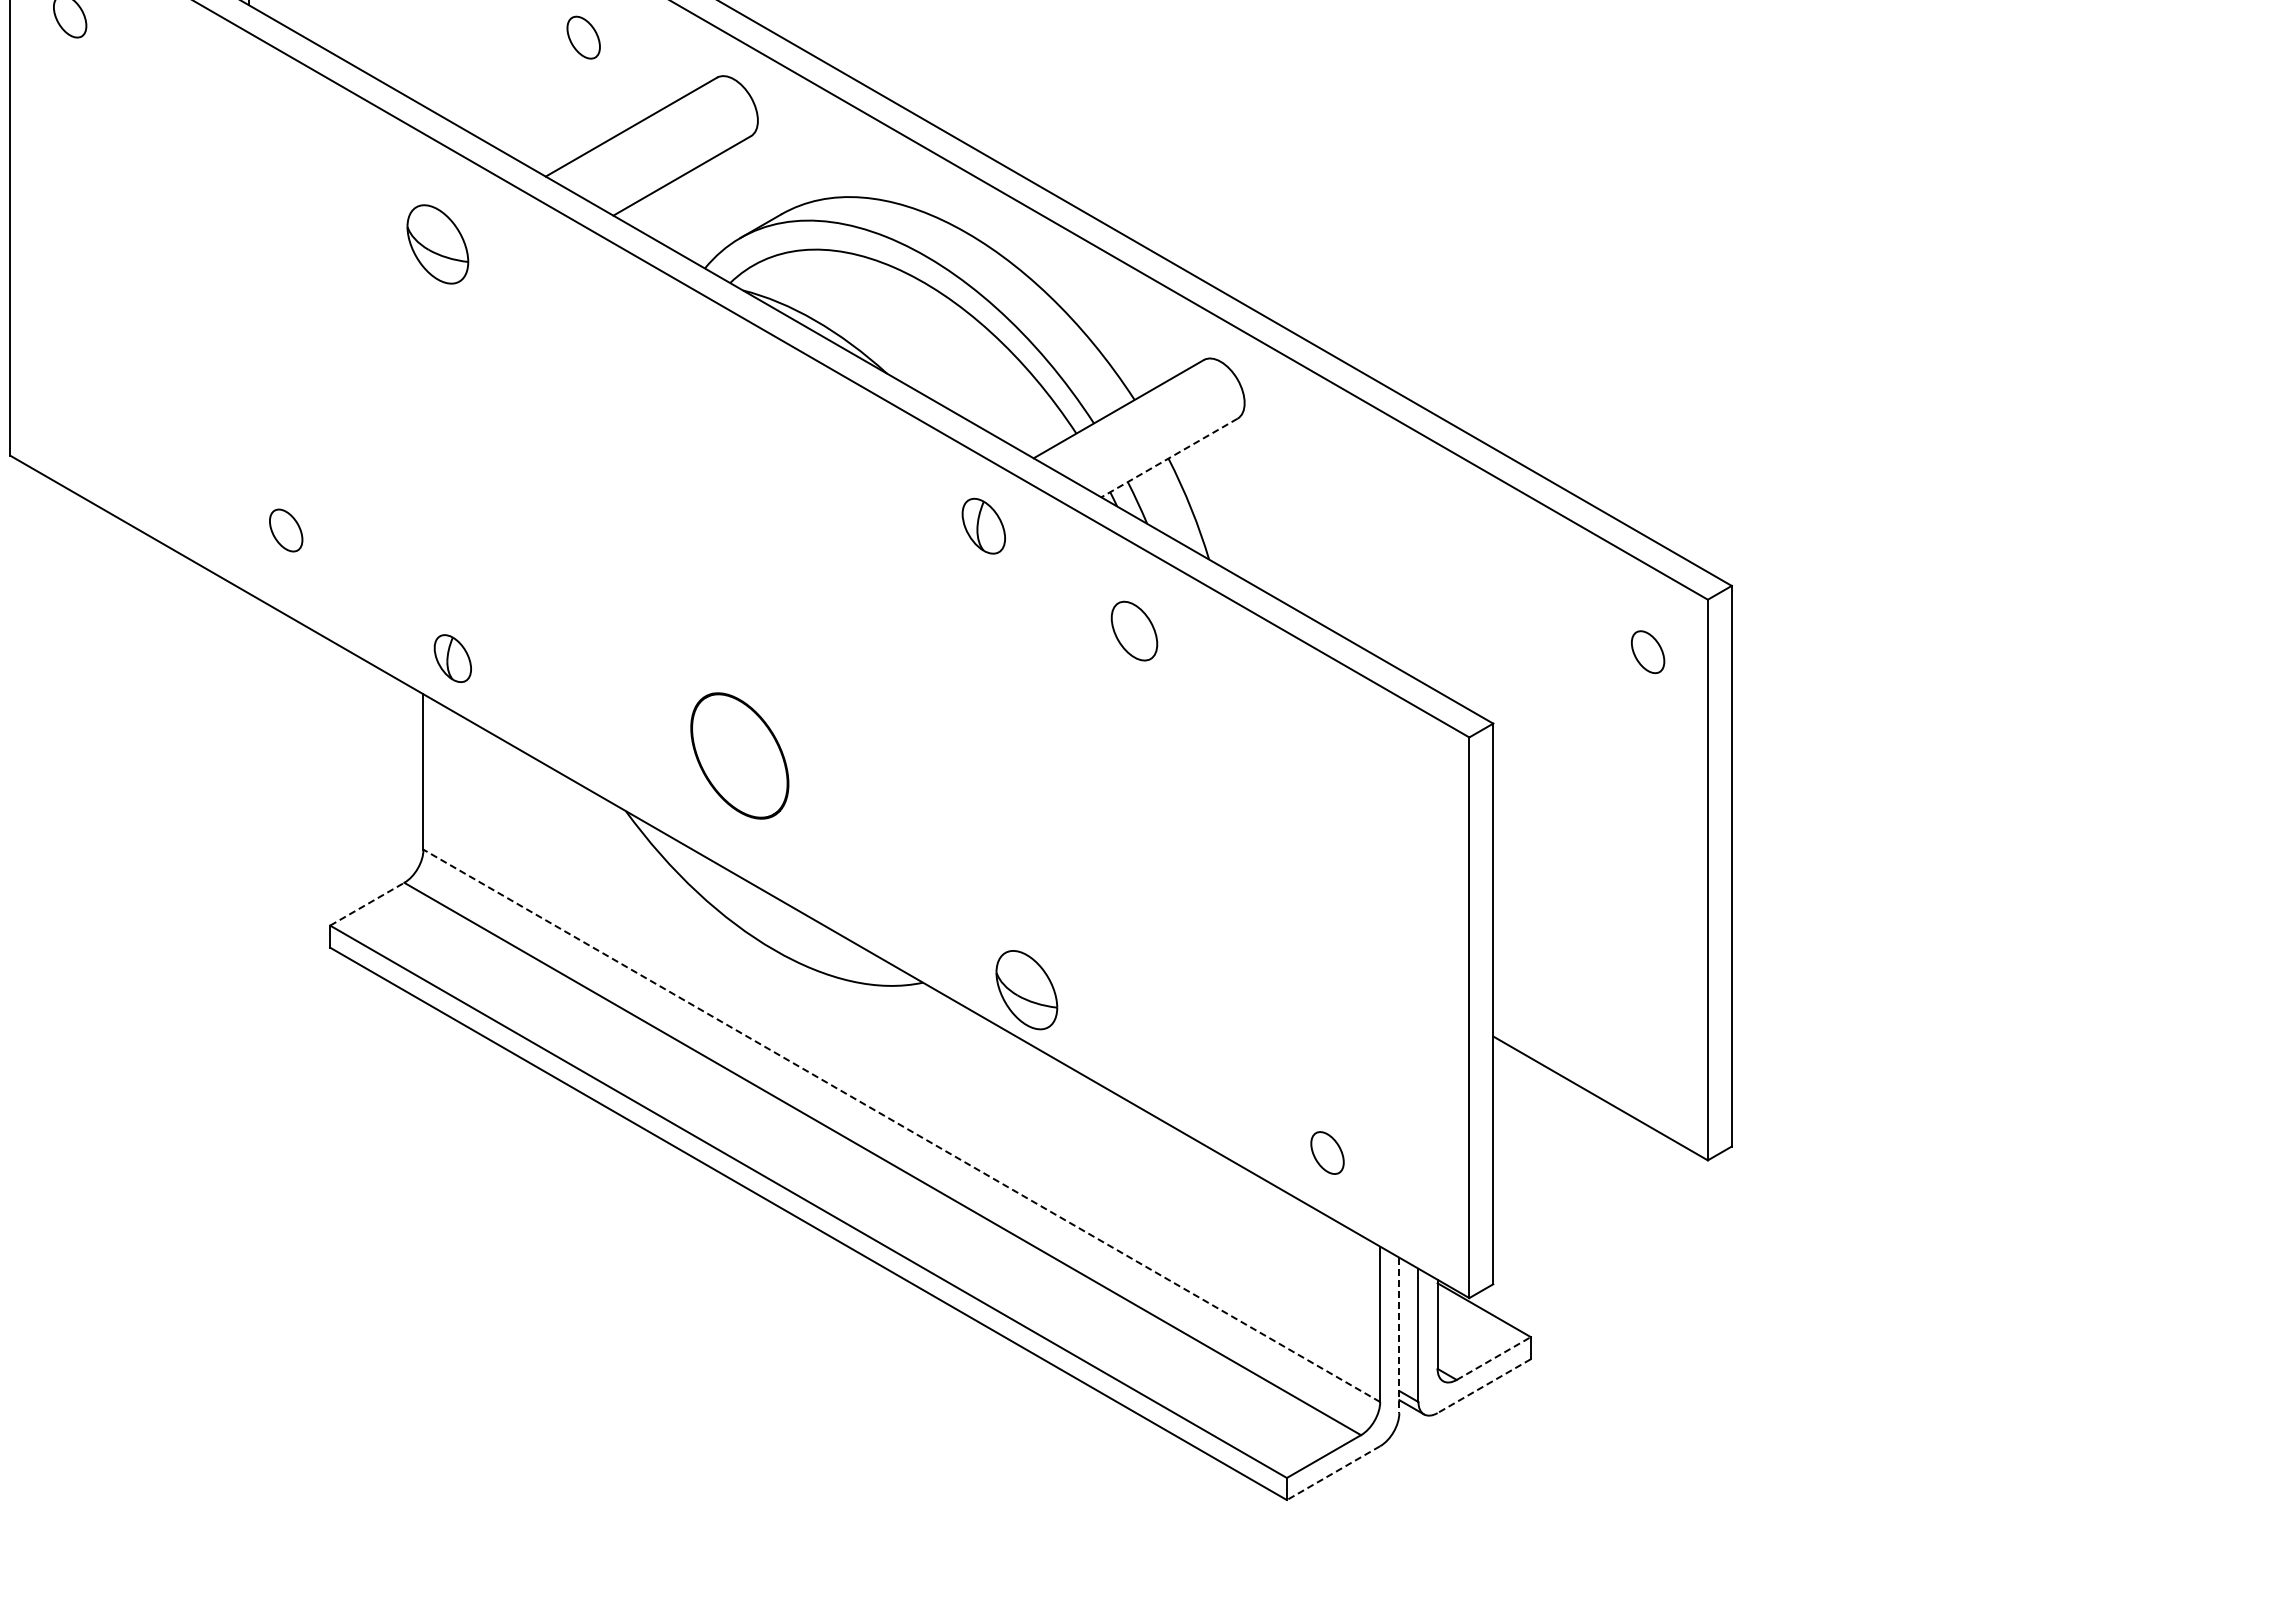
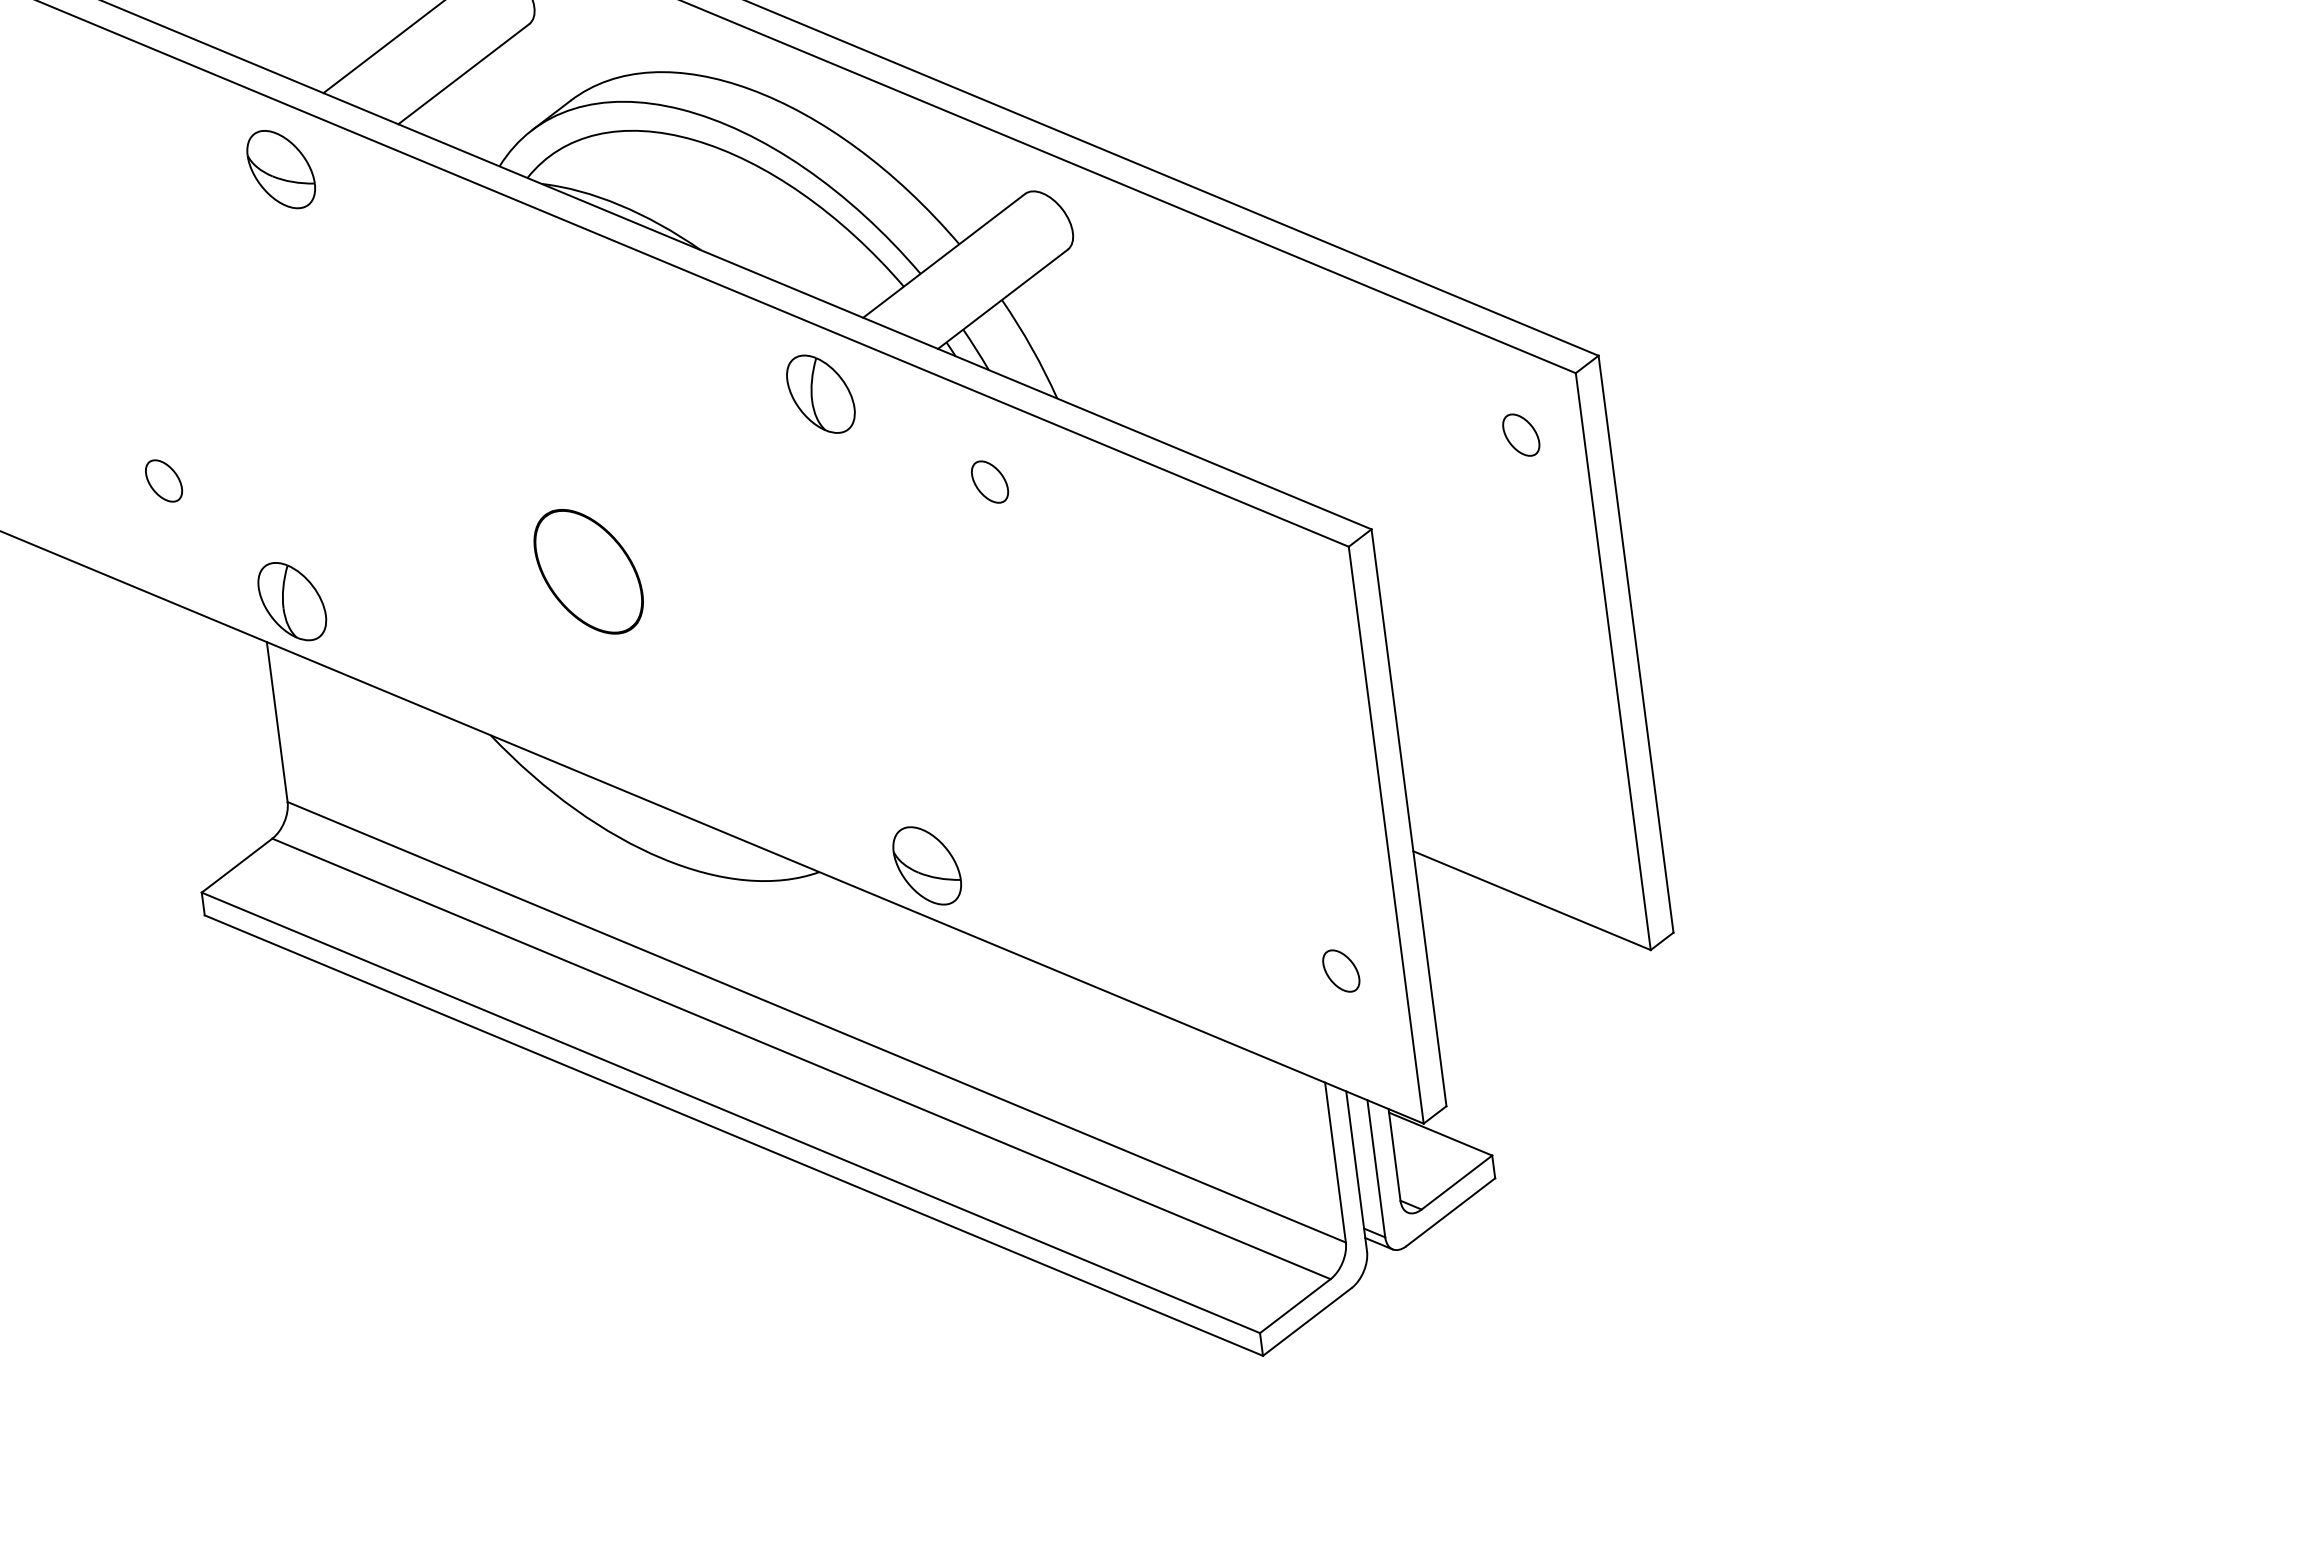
part: (437, 244) -> (280, 169), moved
line: (1169, 458) -> (1002, 299), dashed -> solid
part: (983, 526) -> (820, 394), size x1.43
part: (286, 530) -> (164, 480), moved
part: (1134, 630) -> (989, 481), size x0.71
part: (452, 658) -> (291, 601), size x1.67
part: (739, 755) -> (588, 571), moved
line: (367, 904) -> (237, 865), dashed -> solid
line: (901, 1125) -> (816, 1021), dashed -> solid
part: (1327, 1152) -> (1341, 970), moved
line: (1399, 1335) -> (1356, 1171), dashed -> solid
line: (1493, 1358) -> (1456, 1182), dashed -> solid
line: (1484, 1386) -> (1451, 1212), dashed -> solid
line: (1333, 1473) -> (1307, 1322), dashed -> solid

